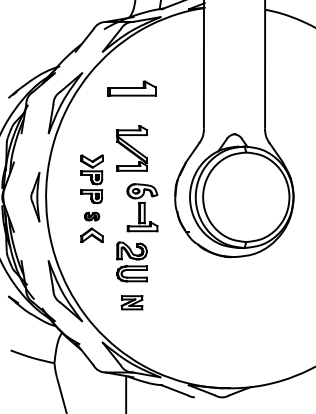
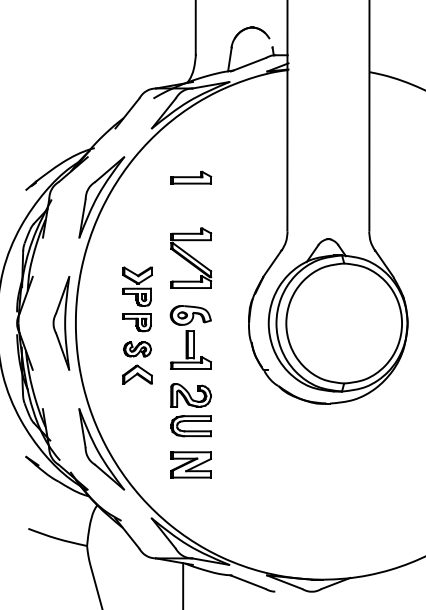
part: (132, 88) -> (191, 177), size x0.62
part: (35, 197) -> (61, 323), size x1.43
part: (142, 207) -> (190, 337), moved
part: (92, 216) -> (137, 349), size x1.43
part: (131, 302) -> (190, 464), size x1.43

